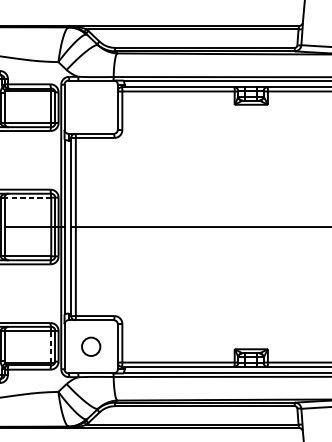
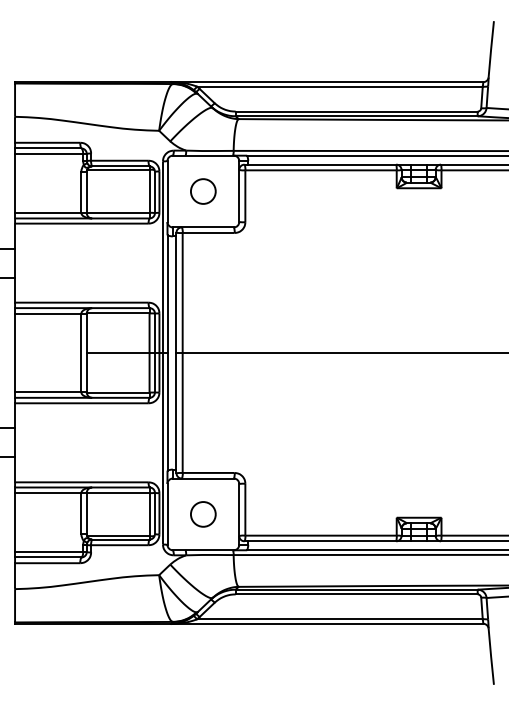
circle: (91, 107) -> (203, 191), added
line: (27, 197) -> (117, 313), dashed -> solid
line: (51, 346) -> (149, 514), dashed -> solid

